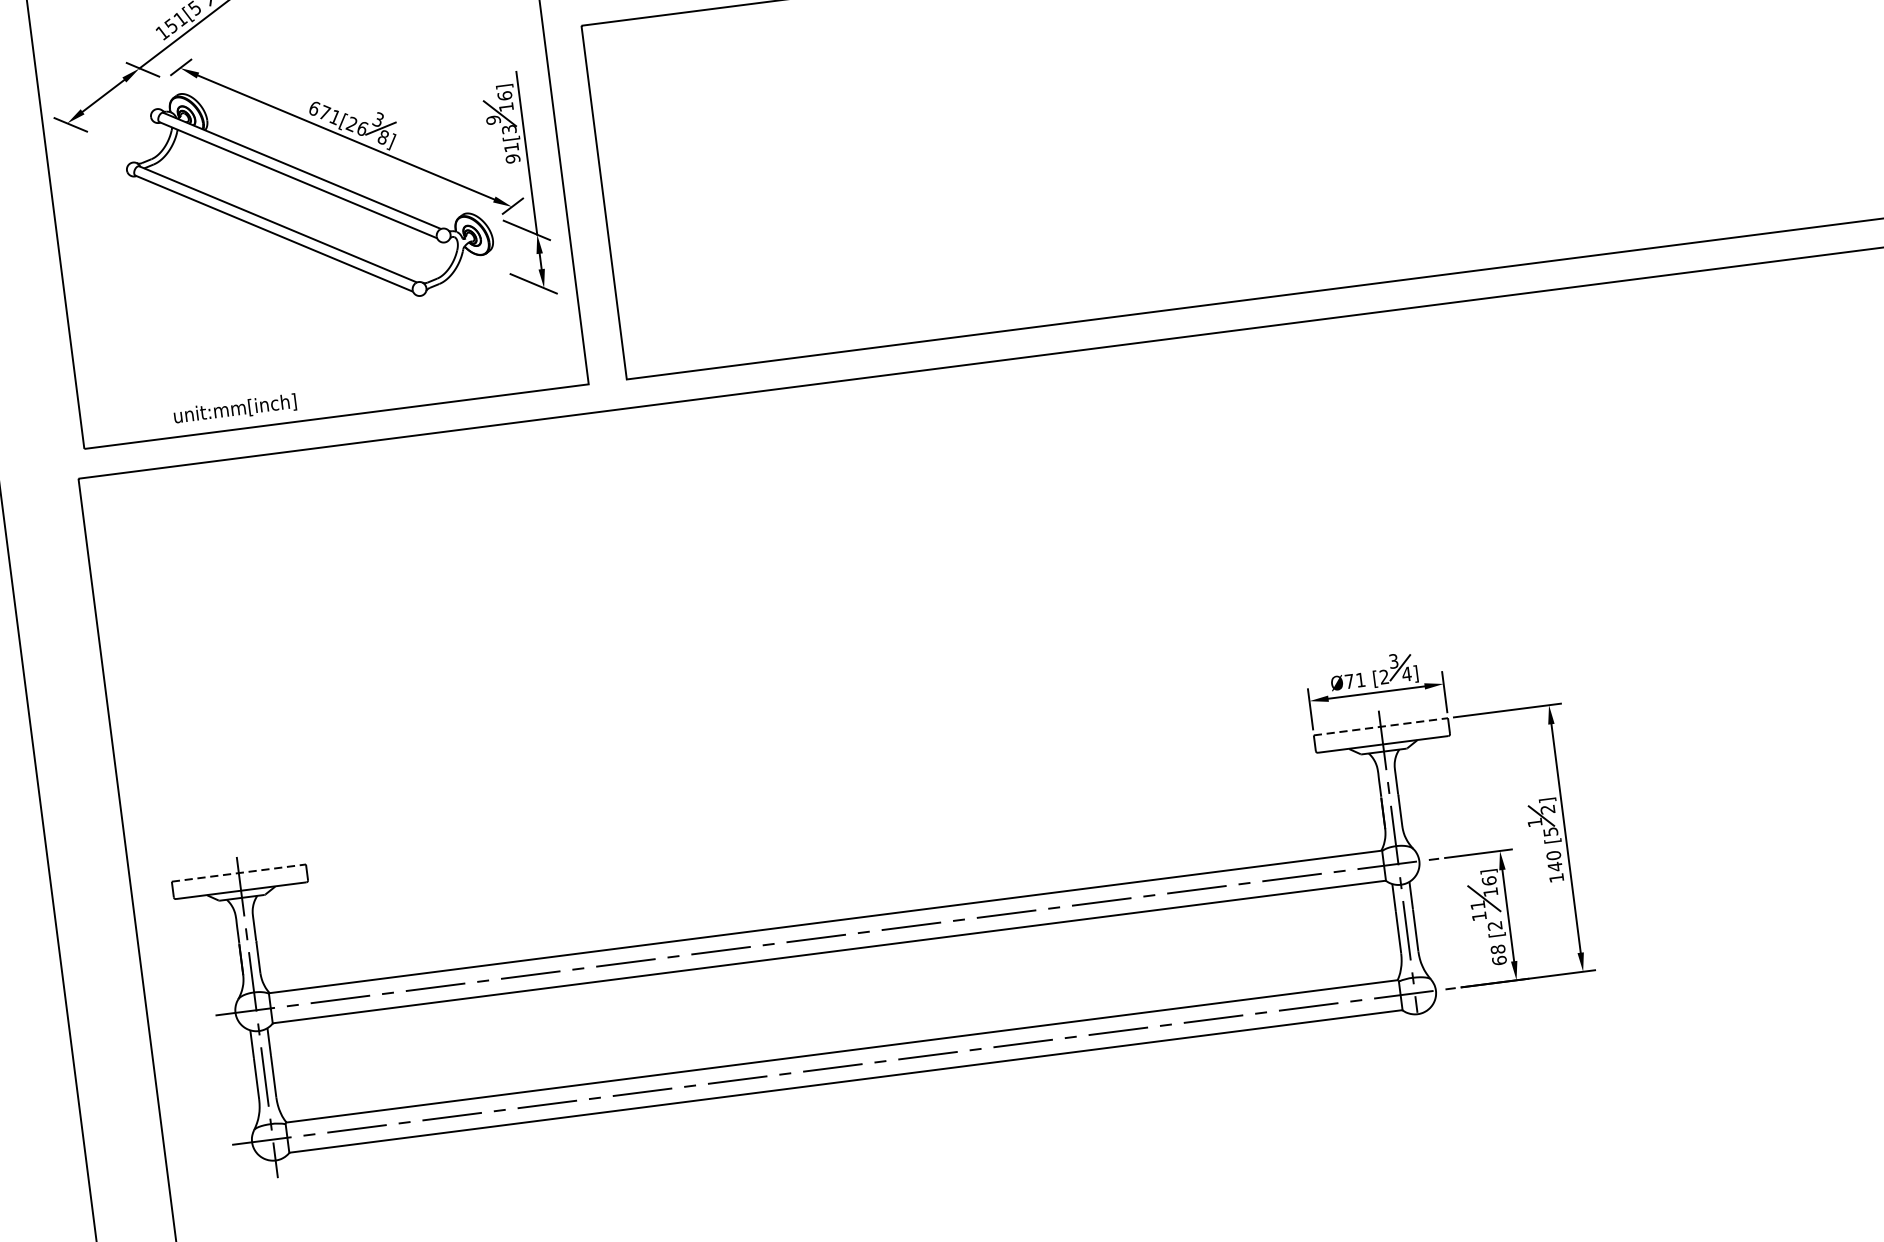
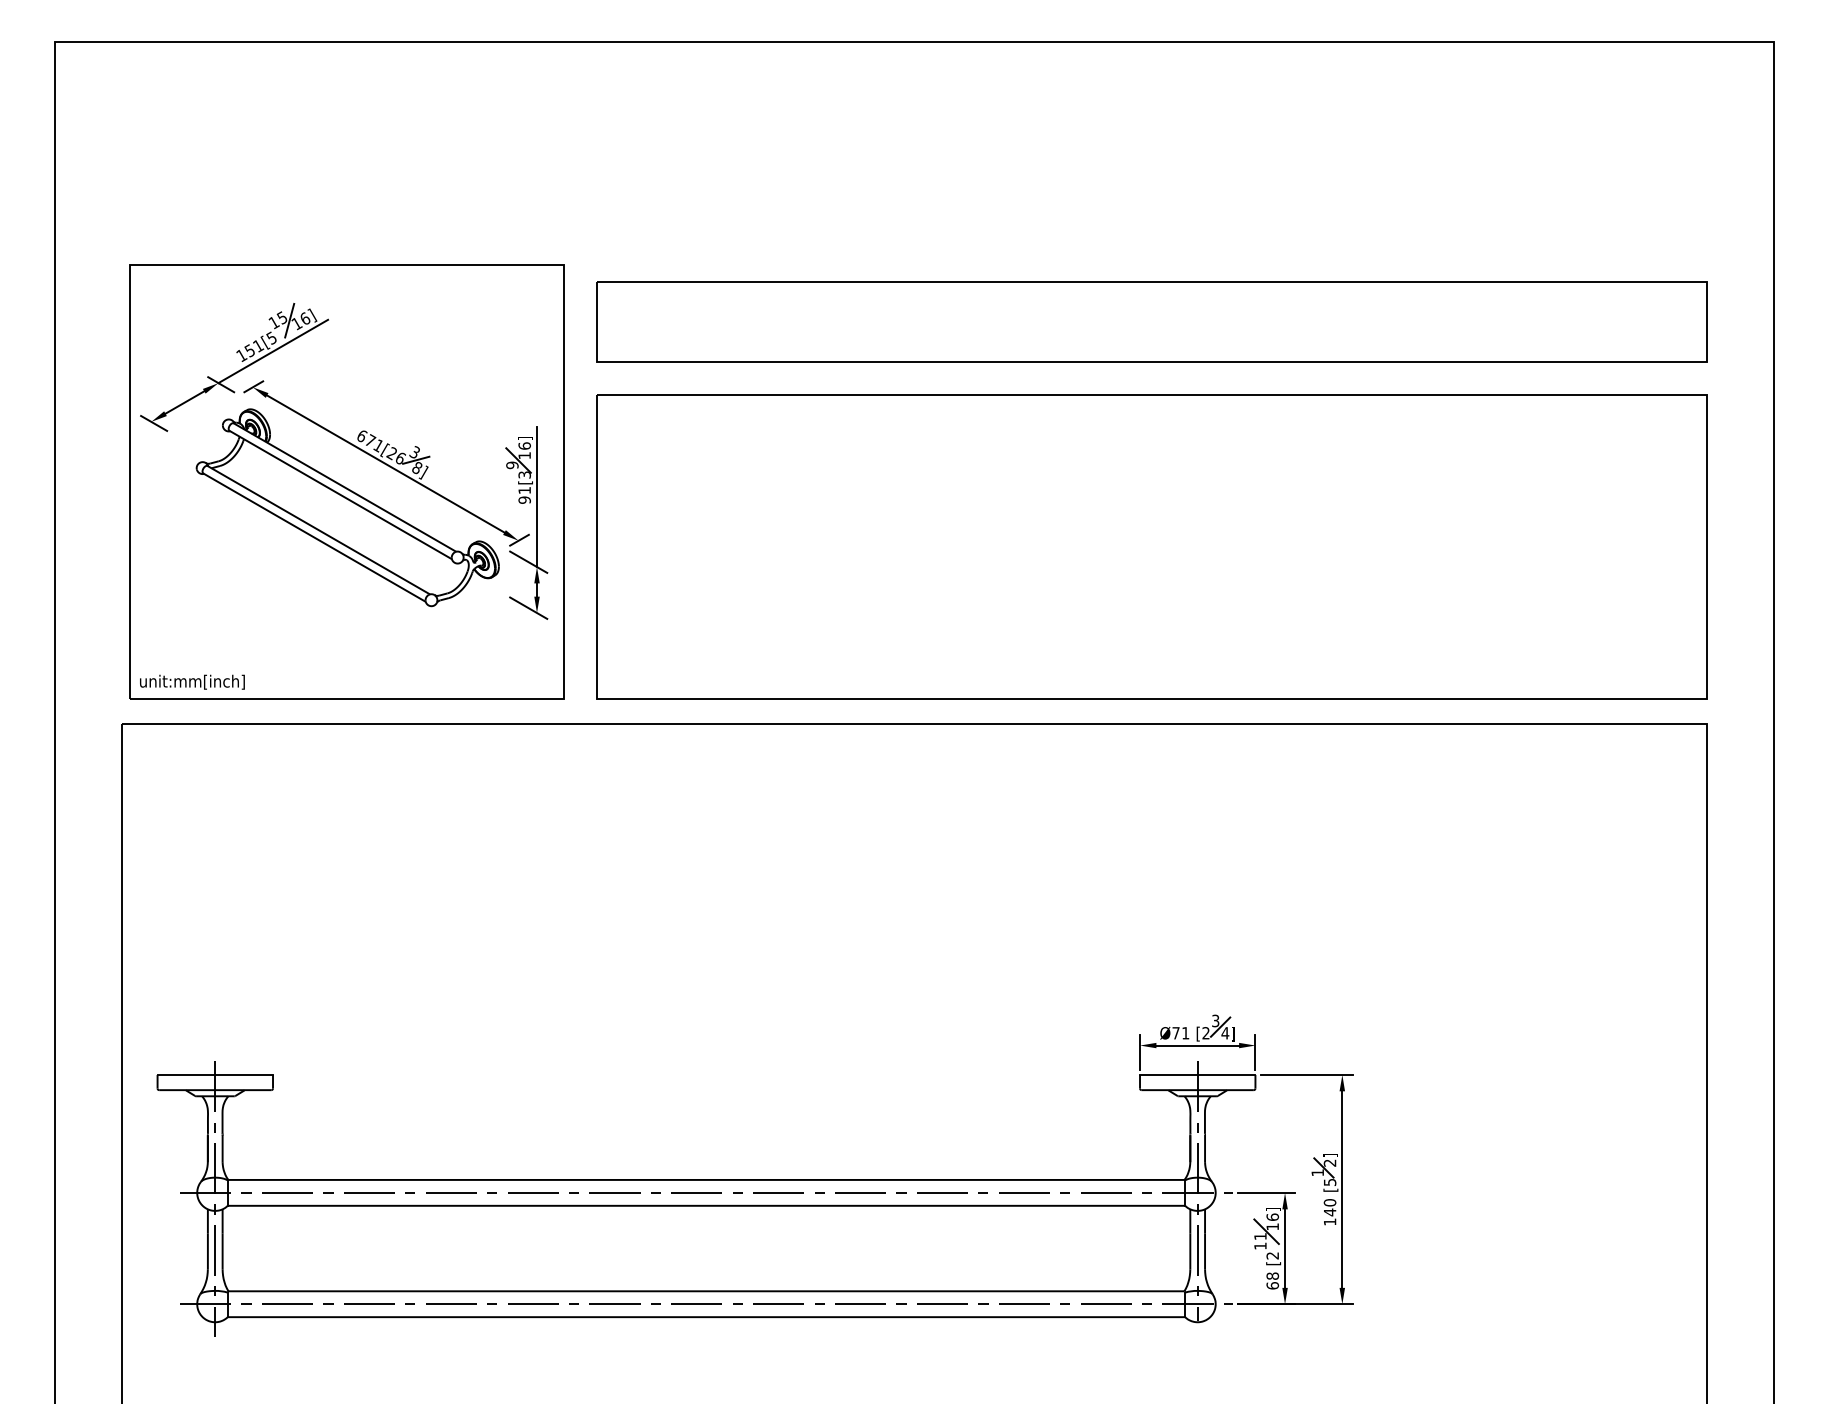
text: (235, 408) -> (192, 681), moved
line: (1380, 726) -> (1197, 1074), dashed -> solid
line: (239, 872) -> (215, 1074), dashed -> solid

